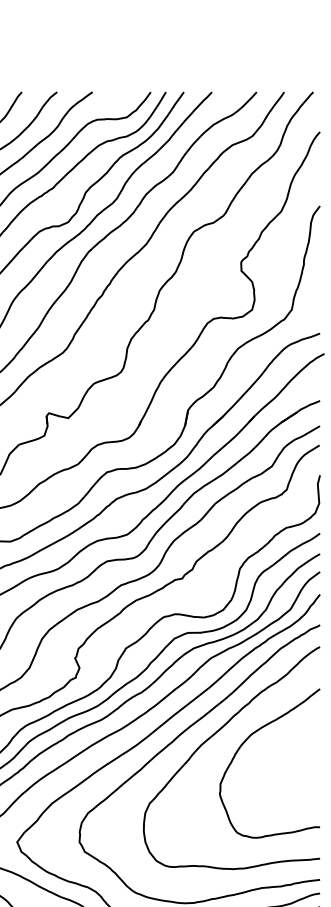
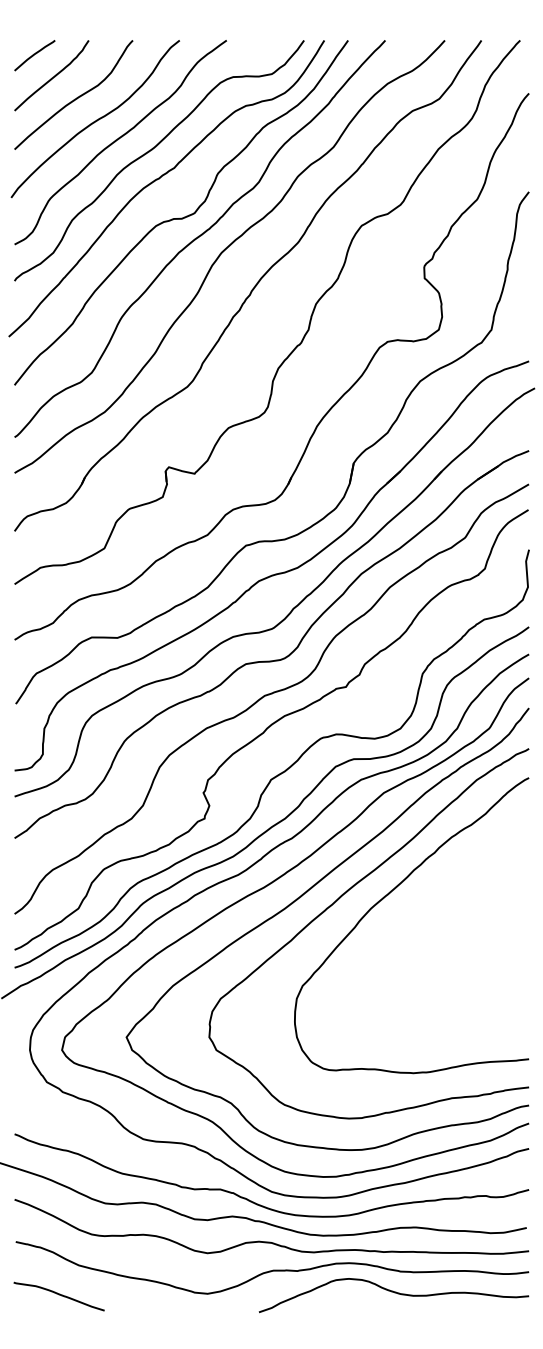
curve: (247, 739) -> (432, 901), removed

